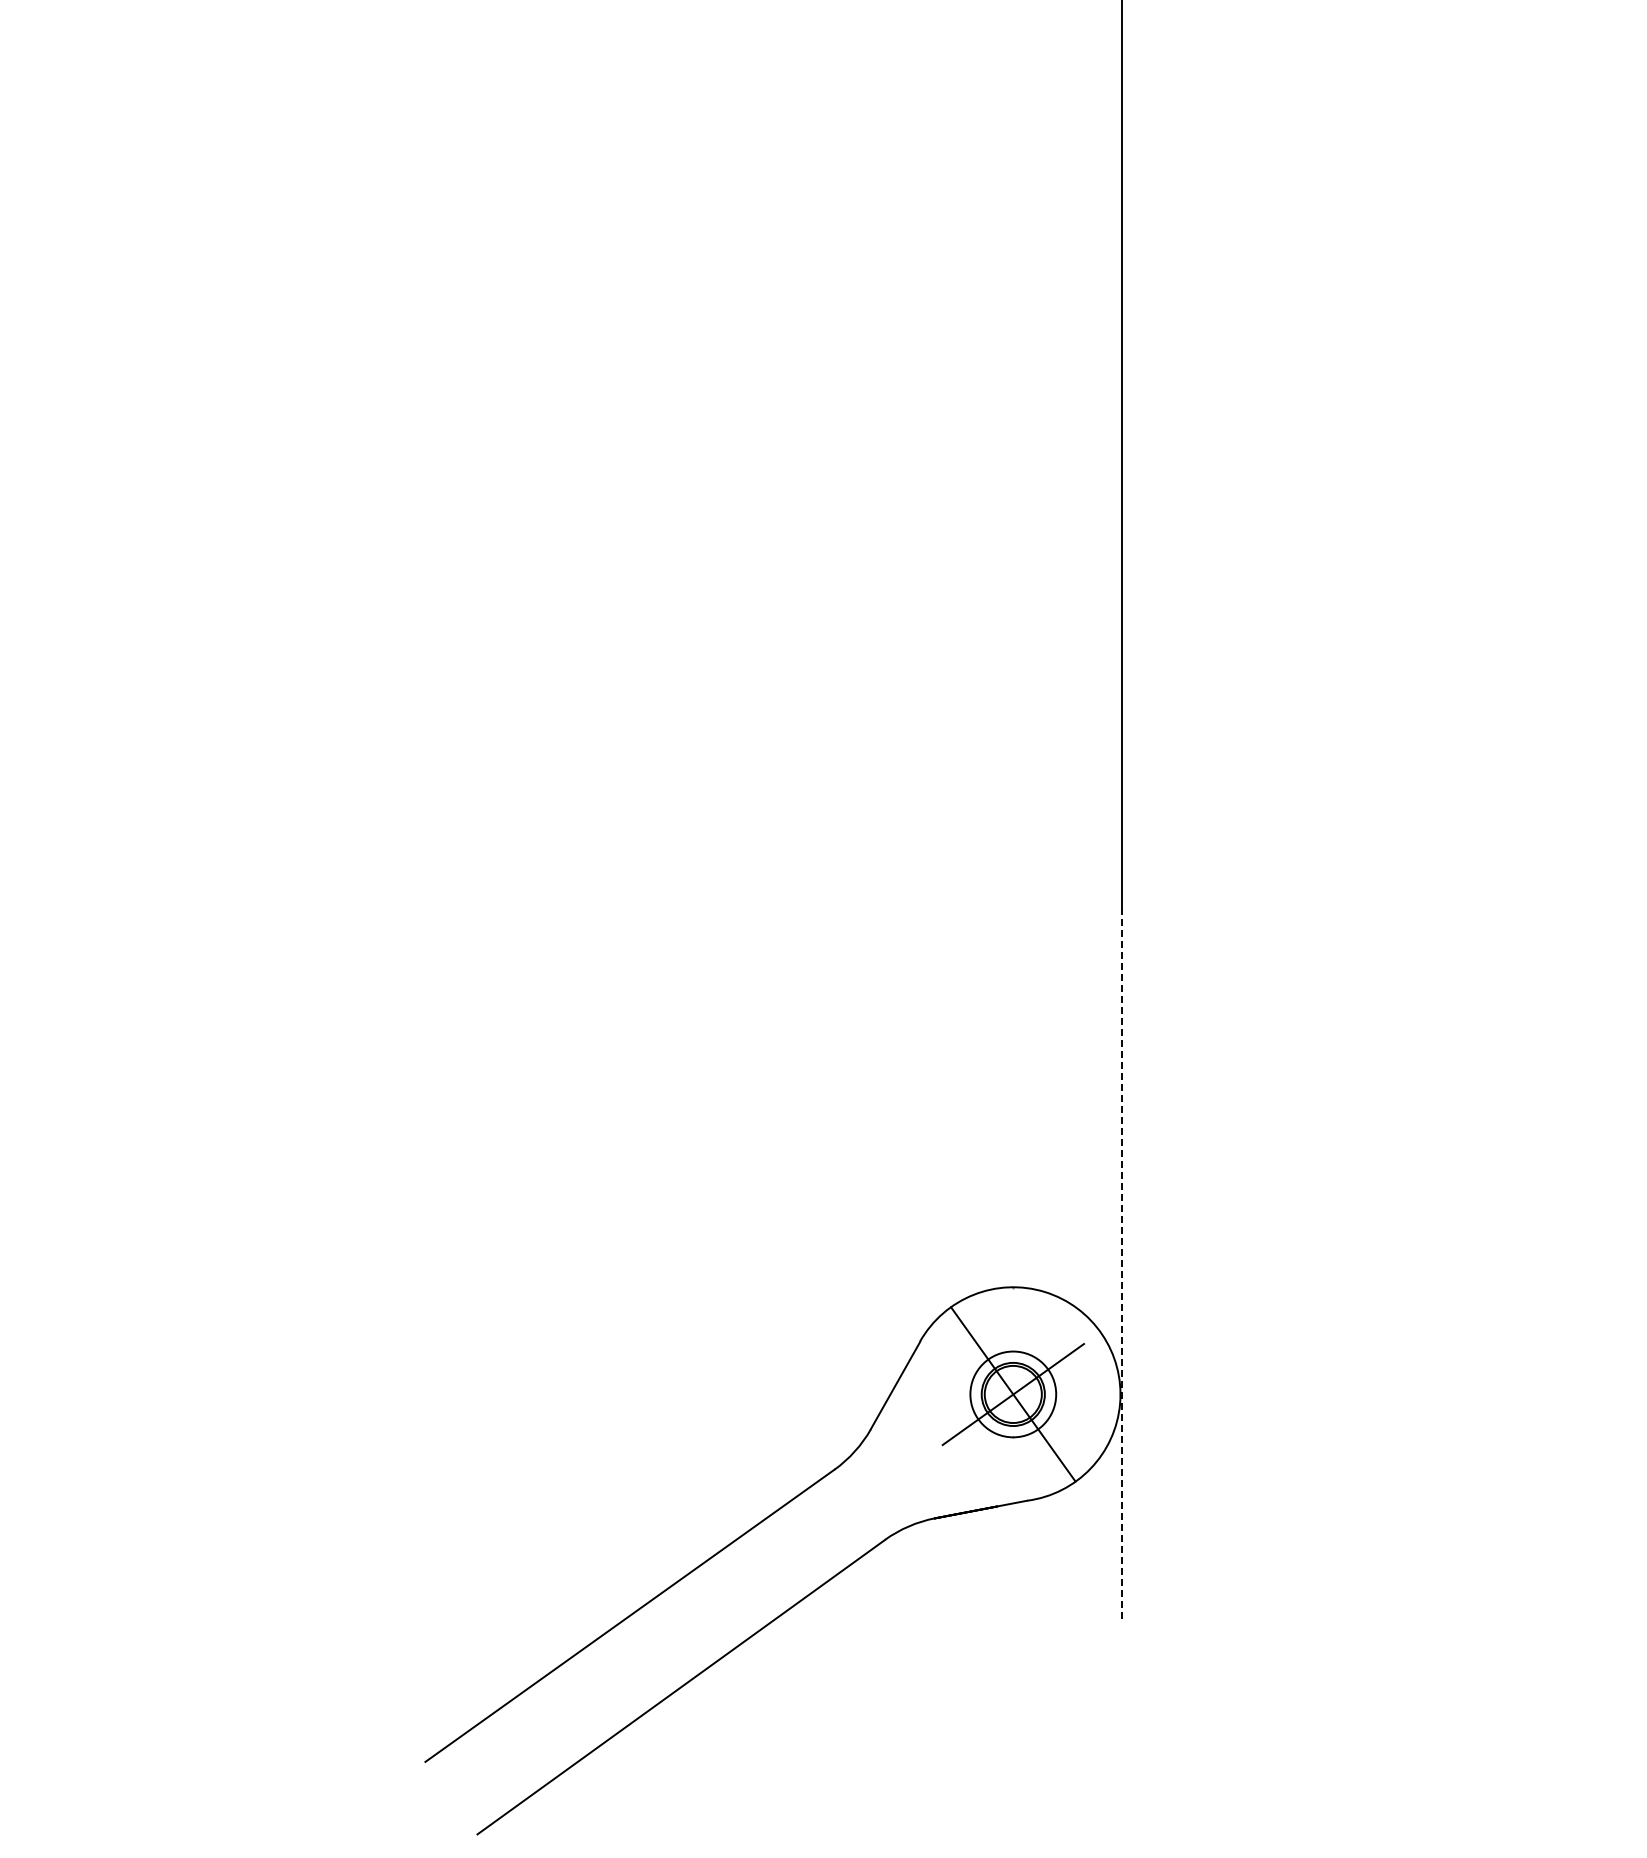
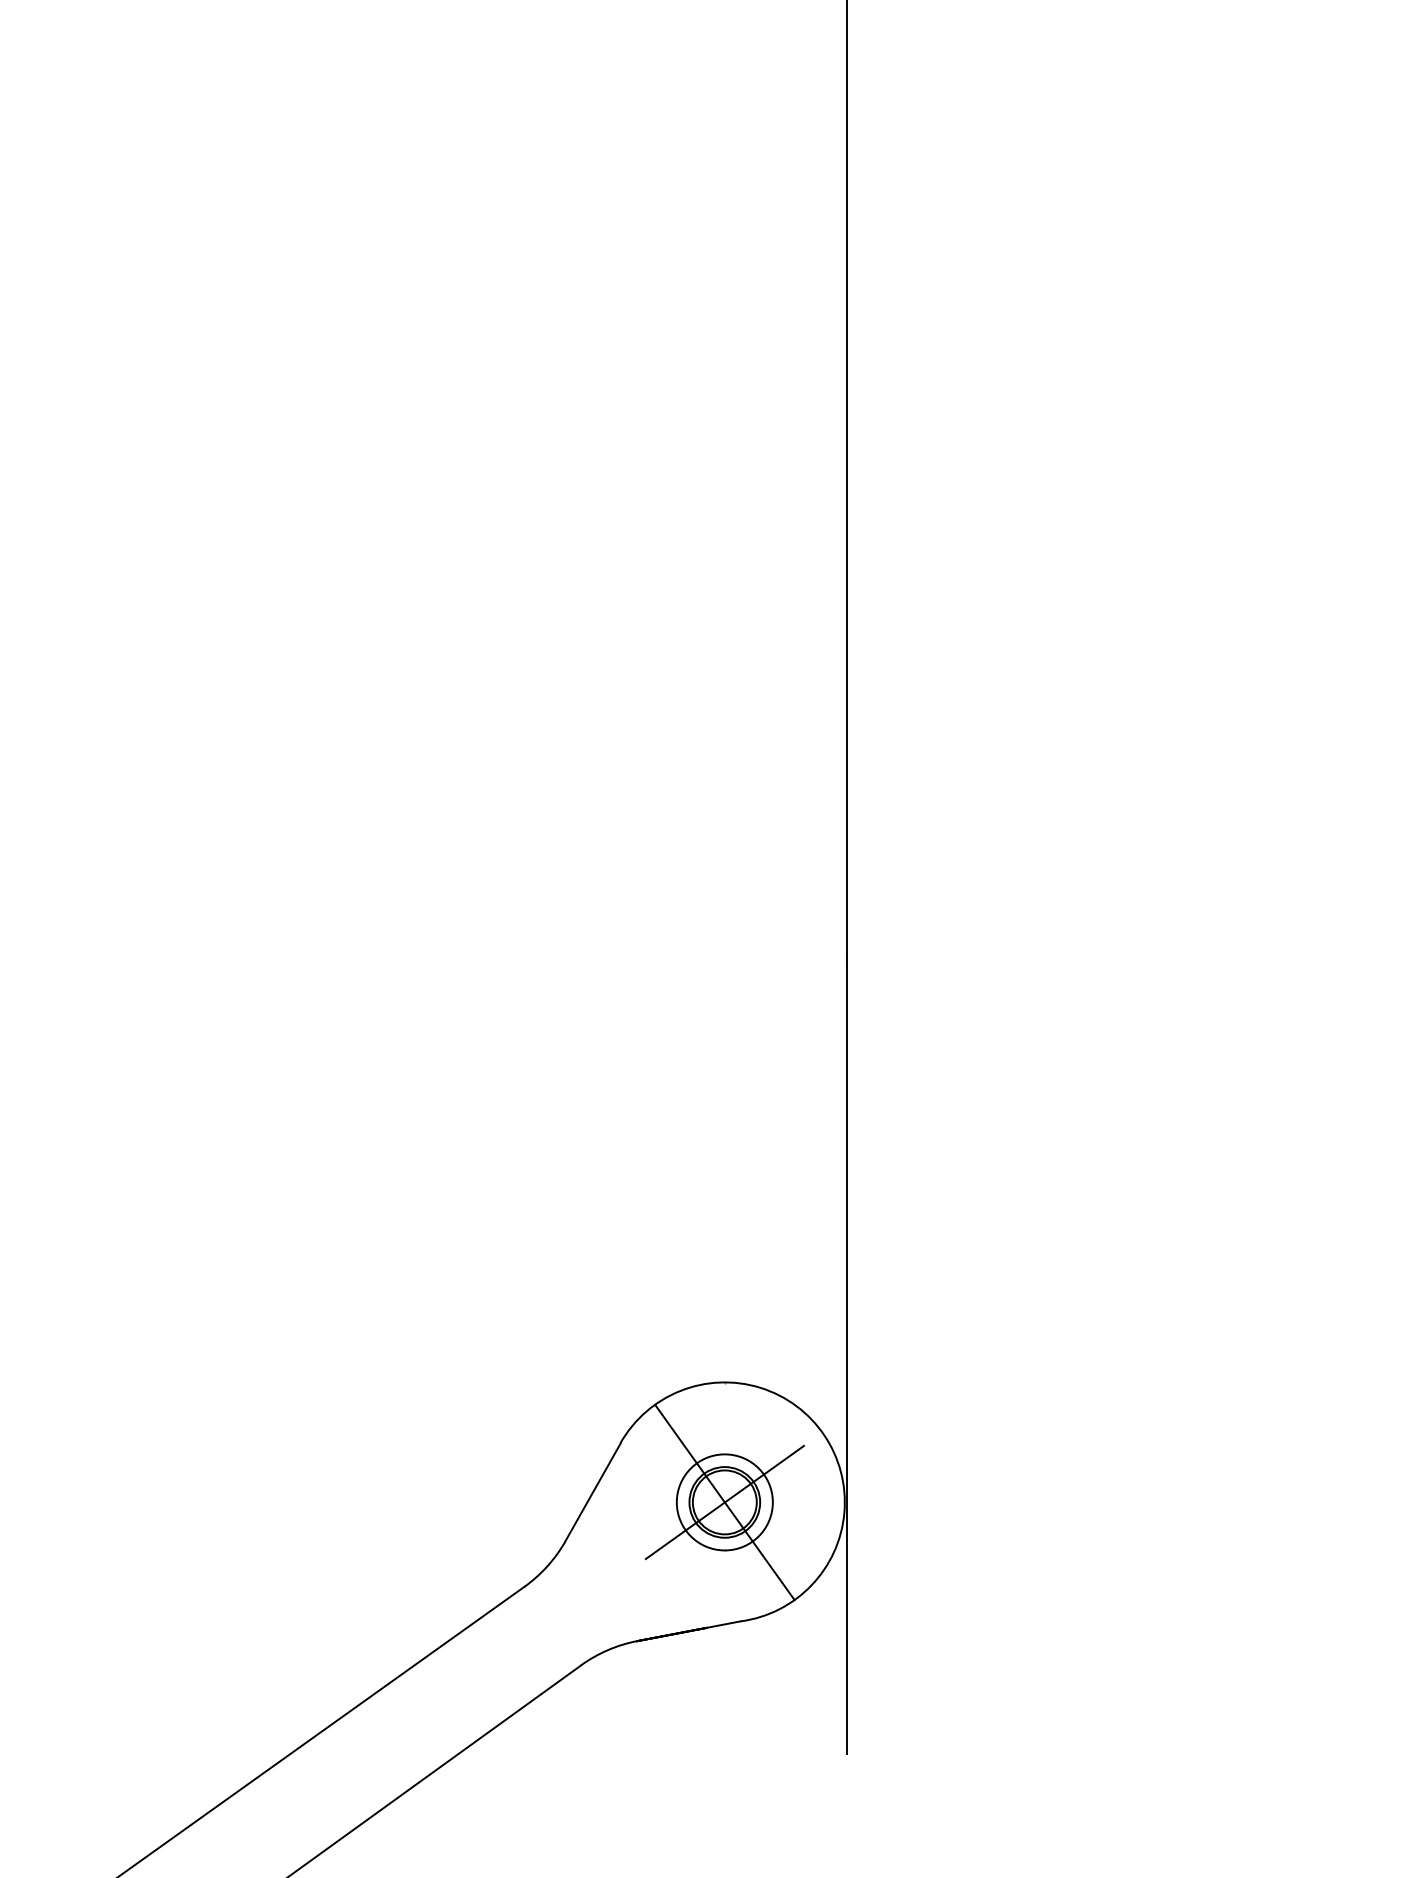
line: (1122, 1264) -> (847, 1356), dashed -> solid

